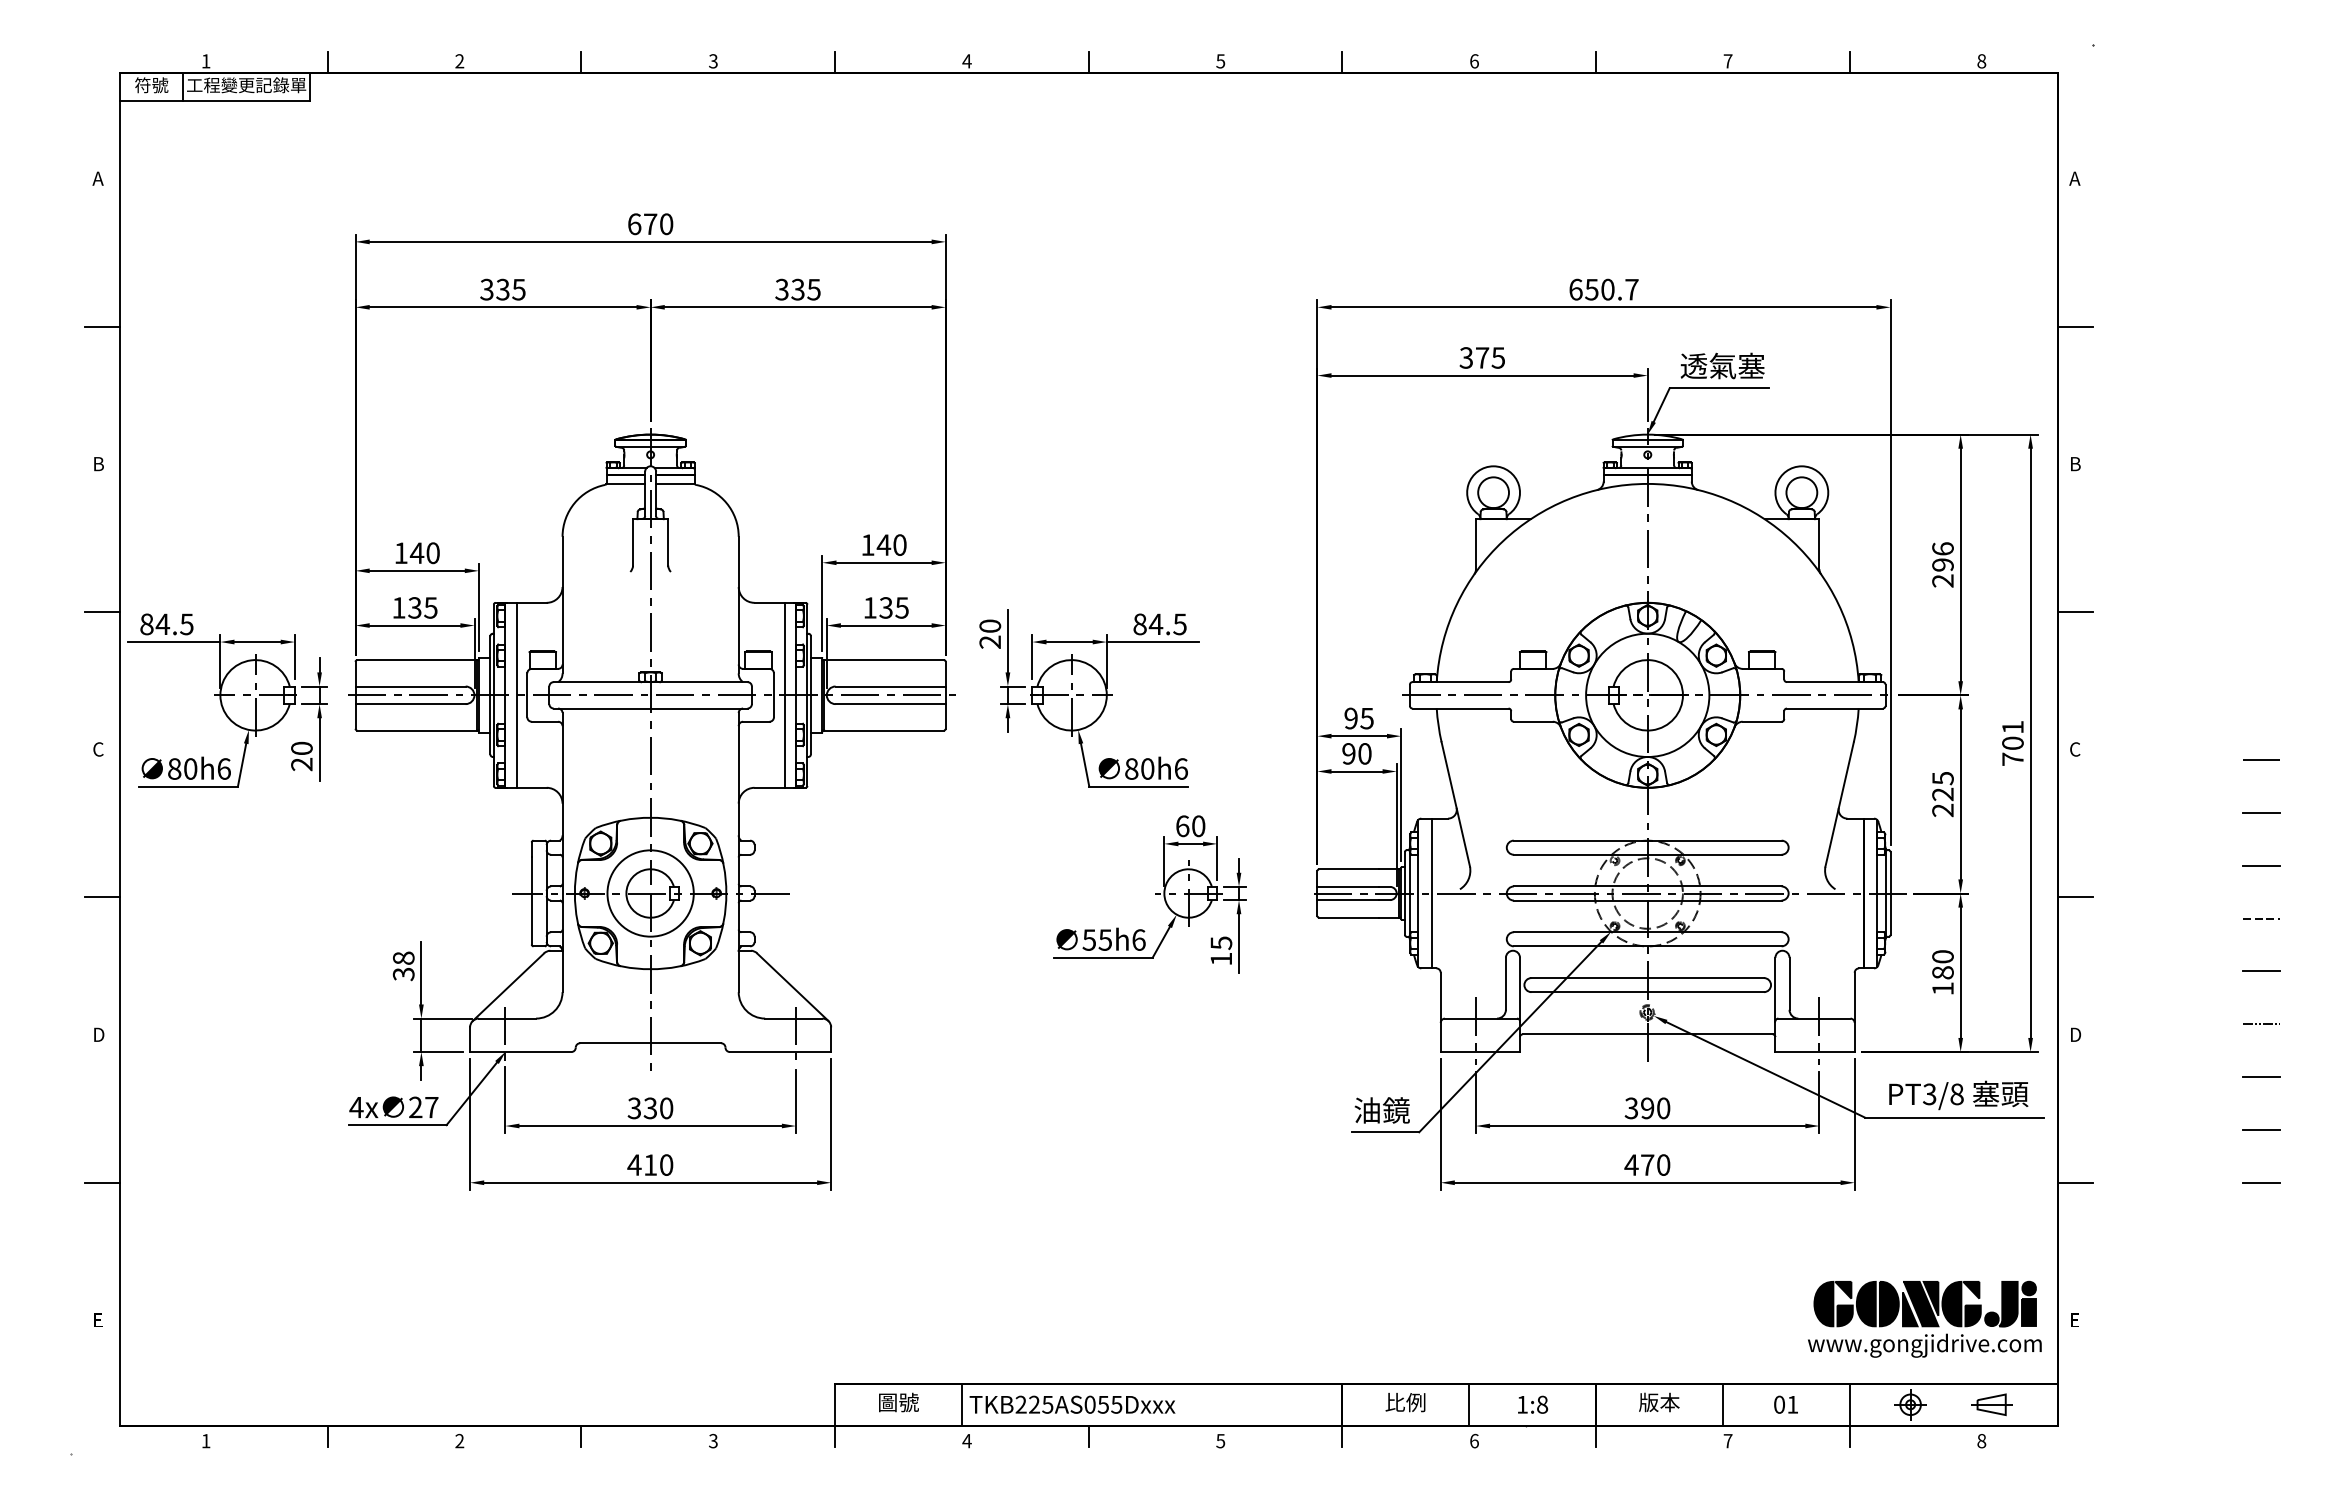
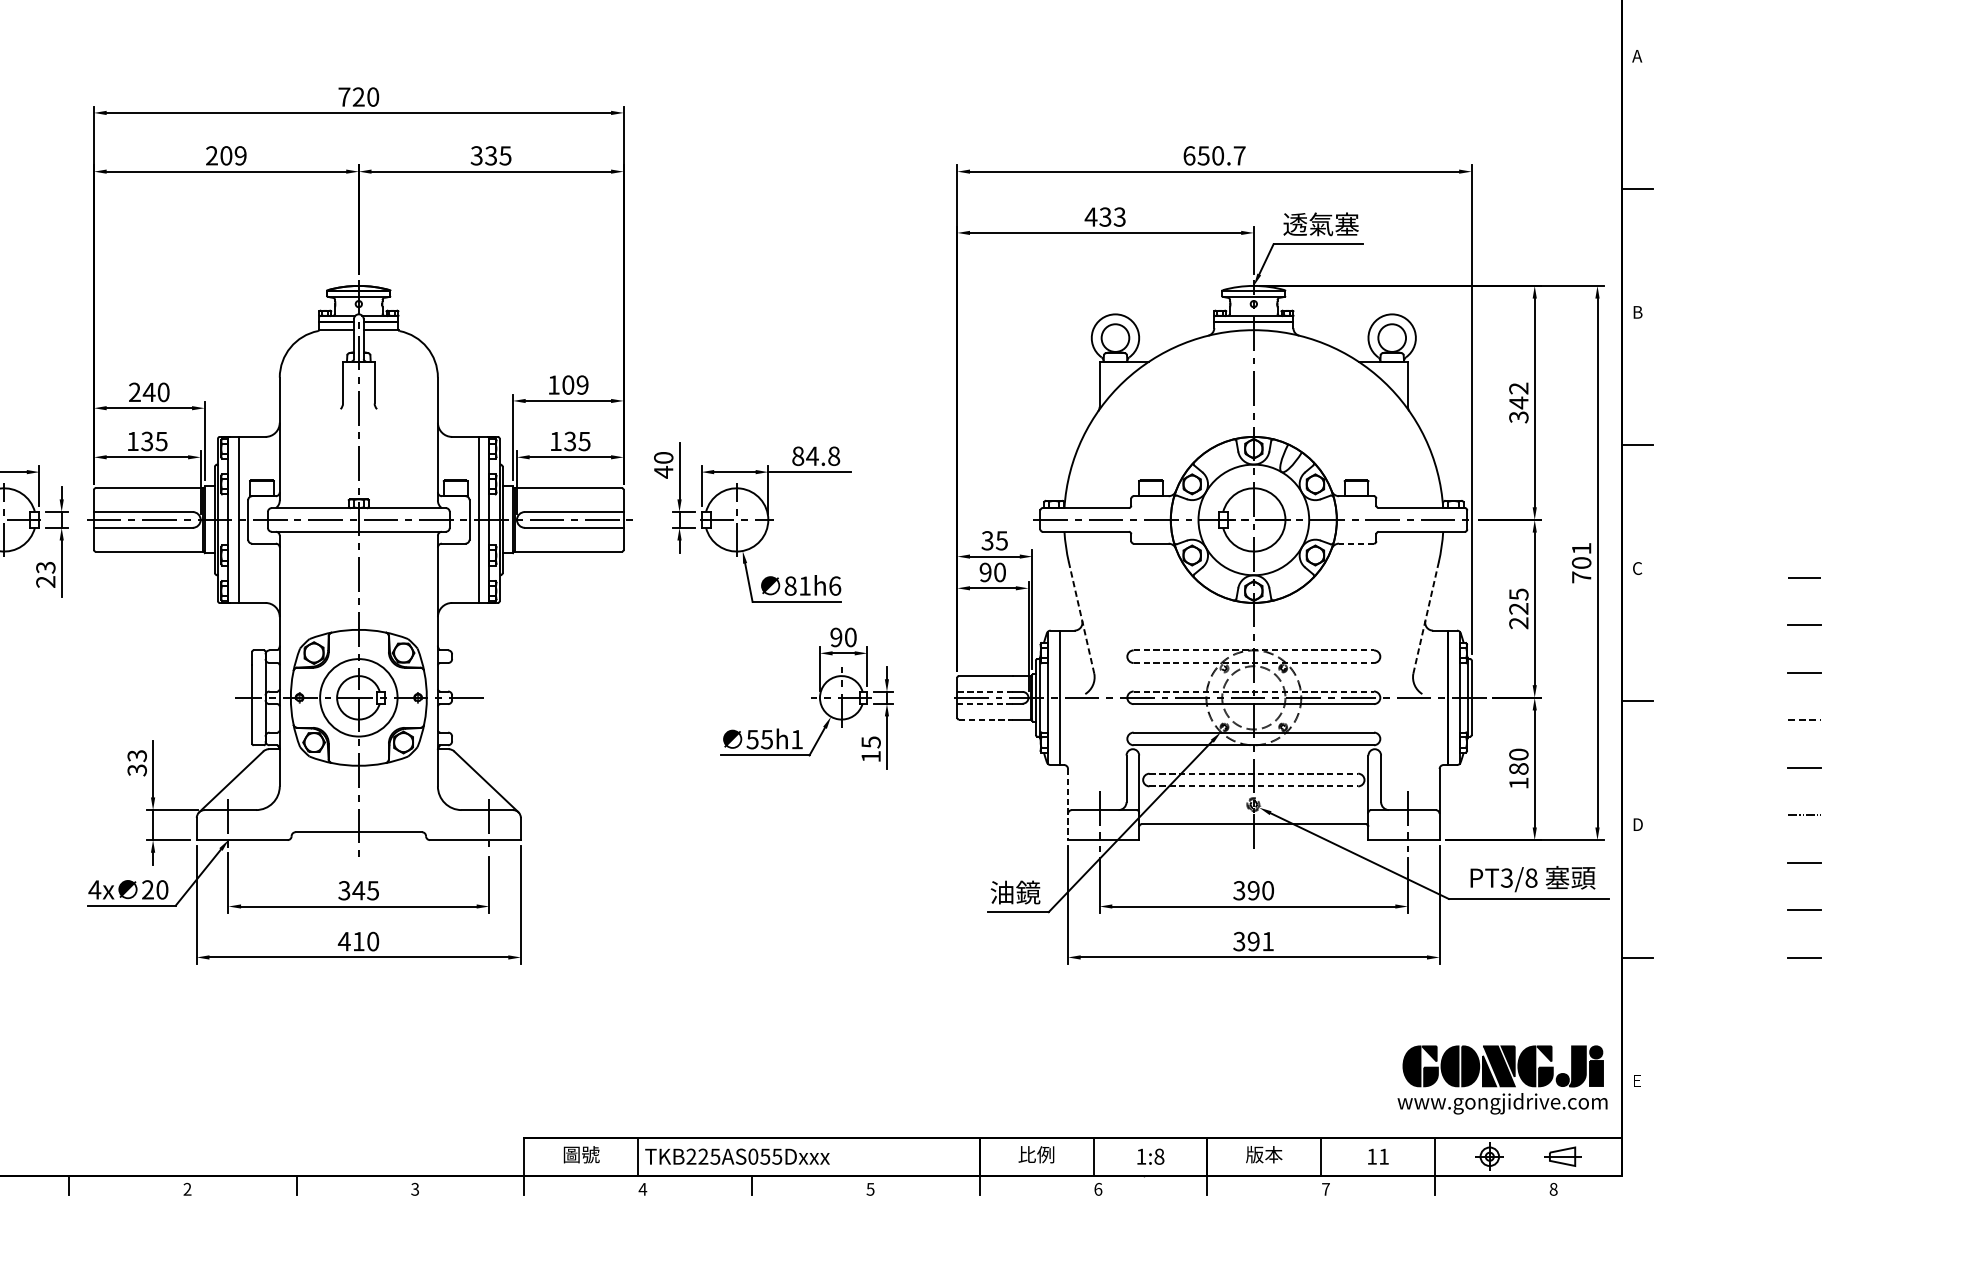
text: (642, 224) -> (351, 97), 670 -> 720
text: (502, 289) -> (225, 155), 335 -> 209
text: (1481, 357) -> (1104, 216), 375 -> 433
text: (891, 544) -> (575, 384), 140 -> 109
text: (400, 552) -> (134, 391), 140 -> 240
text: (1942, 564) -> (1518, 402), 296 -> 342
text: (1179, 624) -> (833, 456), 84.5 -> 84.8
text: (989, 642) -> (663, 472), 20 -> 40
text: (1350, 718) -> (987, 540), 95 -> 35
line: (1761, 721) -> (1355, 543), solid -> dashed
text: (301, 748) -> (45, 567), 20 -> 23
text: (1147, 768) -> (804, 585), 80h6 -> 81h6
line: (1455, 804) -> (1081, 617), solid -> dashed
line: (1839, 804) -> (1425, 617), solid -> dashed
text: (1182, 826) -> (836, 637), 60 -> 90
line: (1647, 840) -> (1253, 650), solid -> dashed
line: (1647, 854) -> (1253, 662), solid -> dashed
line: (1348, 886) -> (985, 691), solid -> dashed
line: (1647, 886) -> (1253, 691), solid -> dashed
line: (1348, 900) -> (985, 704), solid -> dashed
line: (1349, 917) -> (986, 719), solid -> dashed
text: (1138, 939) -> (796, 739), 55h6 -> 55h1
text: (403, 958) -> (137, 756), 38 -> 33
line: (1648, 978) -> (1254, 774), solid -> dashed
line: (1648, 992) -> (1254, 786), solid -> dashed
line: (1440, 1012) -> (1067, 804), solid -> dashed
text: (431, 1107) -> (162, 889), 27 -> 20
text: (658, 1108) -> (365, 890), 330 -> 345
text: (1647, 1164) -> (1253, 941), 470 -> 391
text: (1779, 1404) -> (1372, 1156), 01 -> 11

